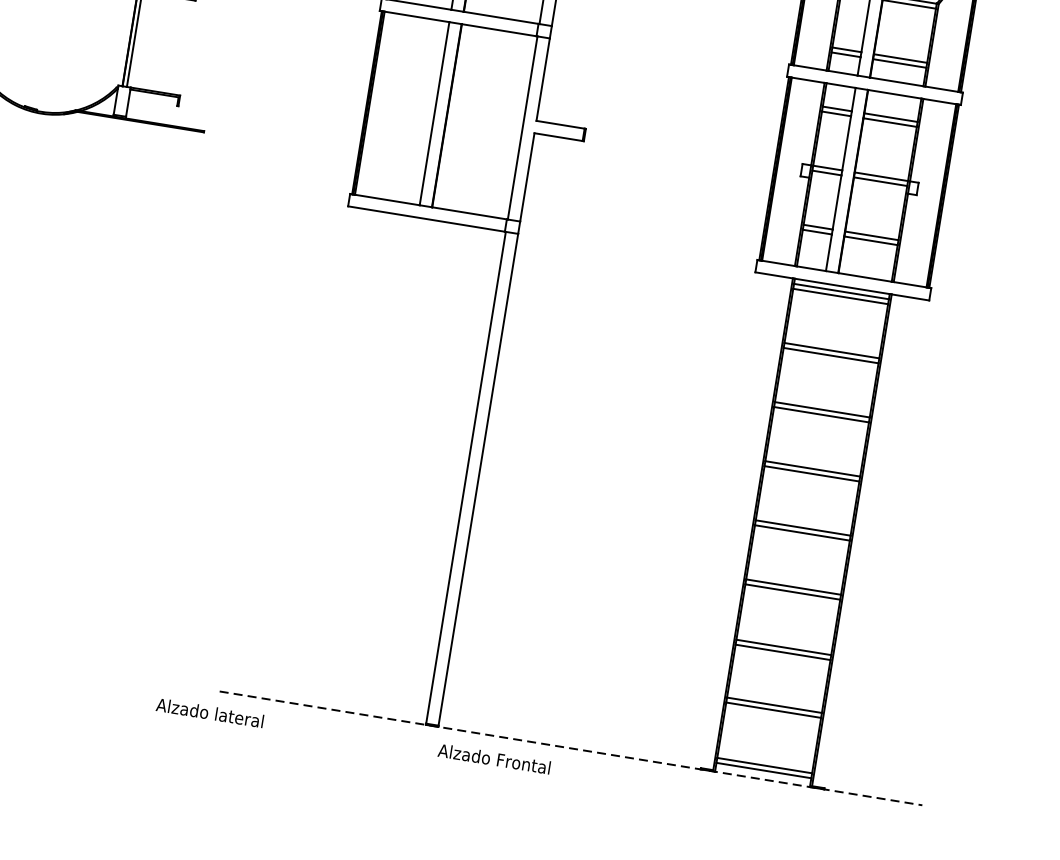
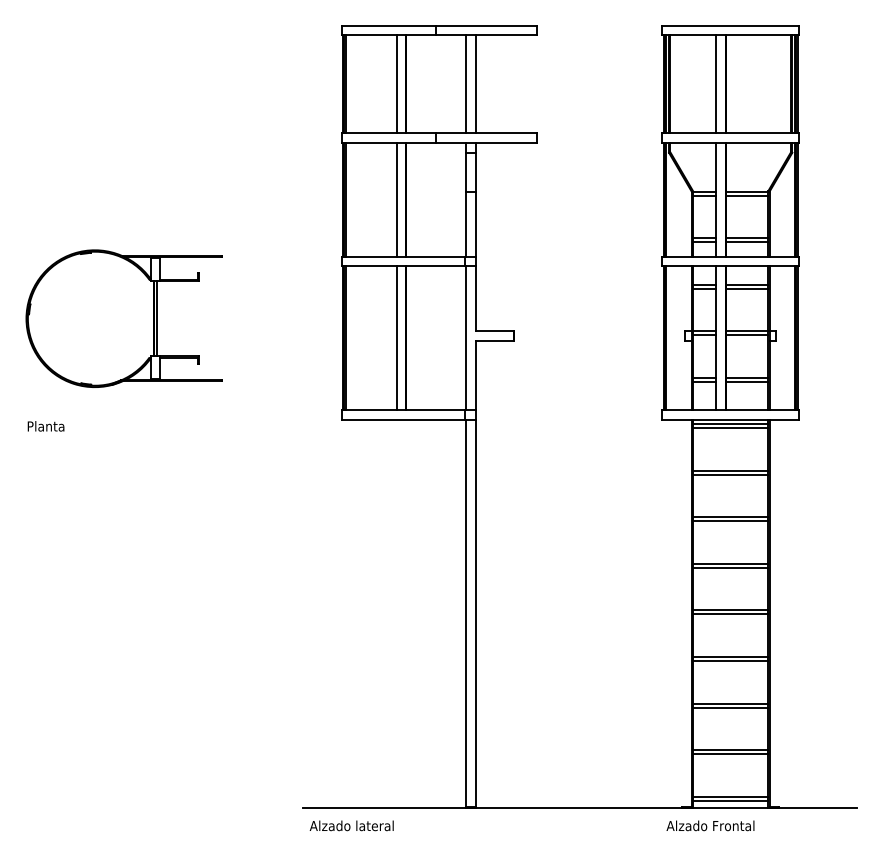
text: (209, 712) -> (351, 825), moved
line: (571, 748) -> (580, 808), dashed -> solid
text: (494, 758) -> (710, 825), moved

